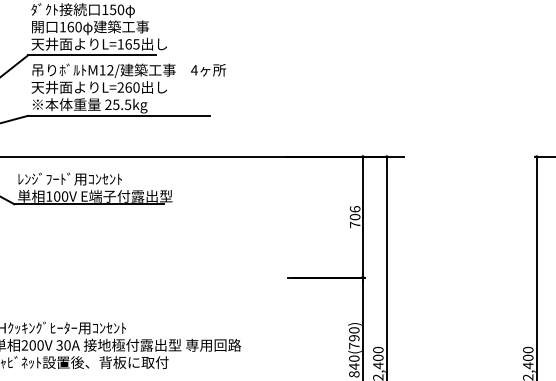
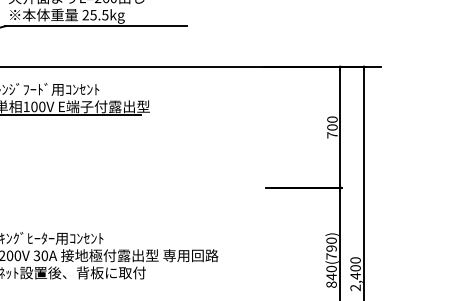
text: (355, 209) -> (332, 119), 706 -> 700

